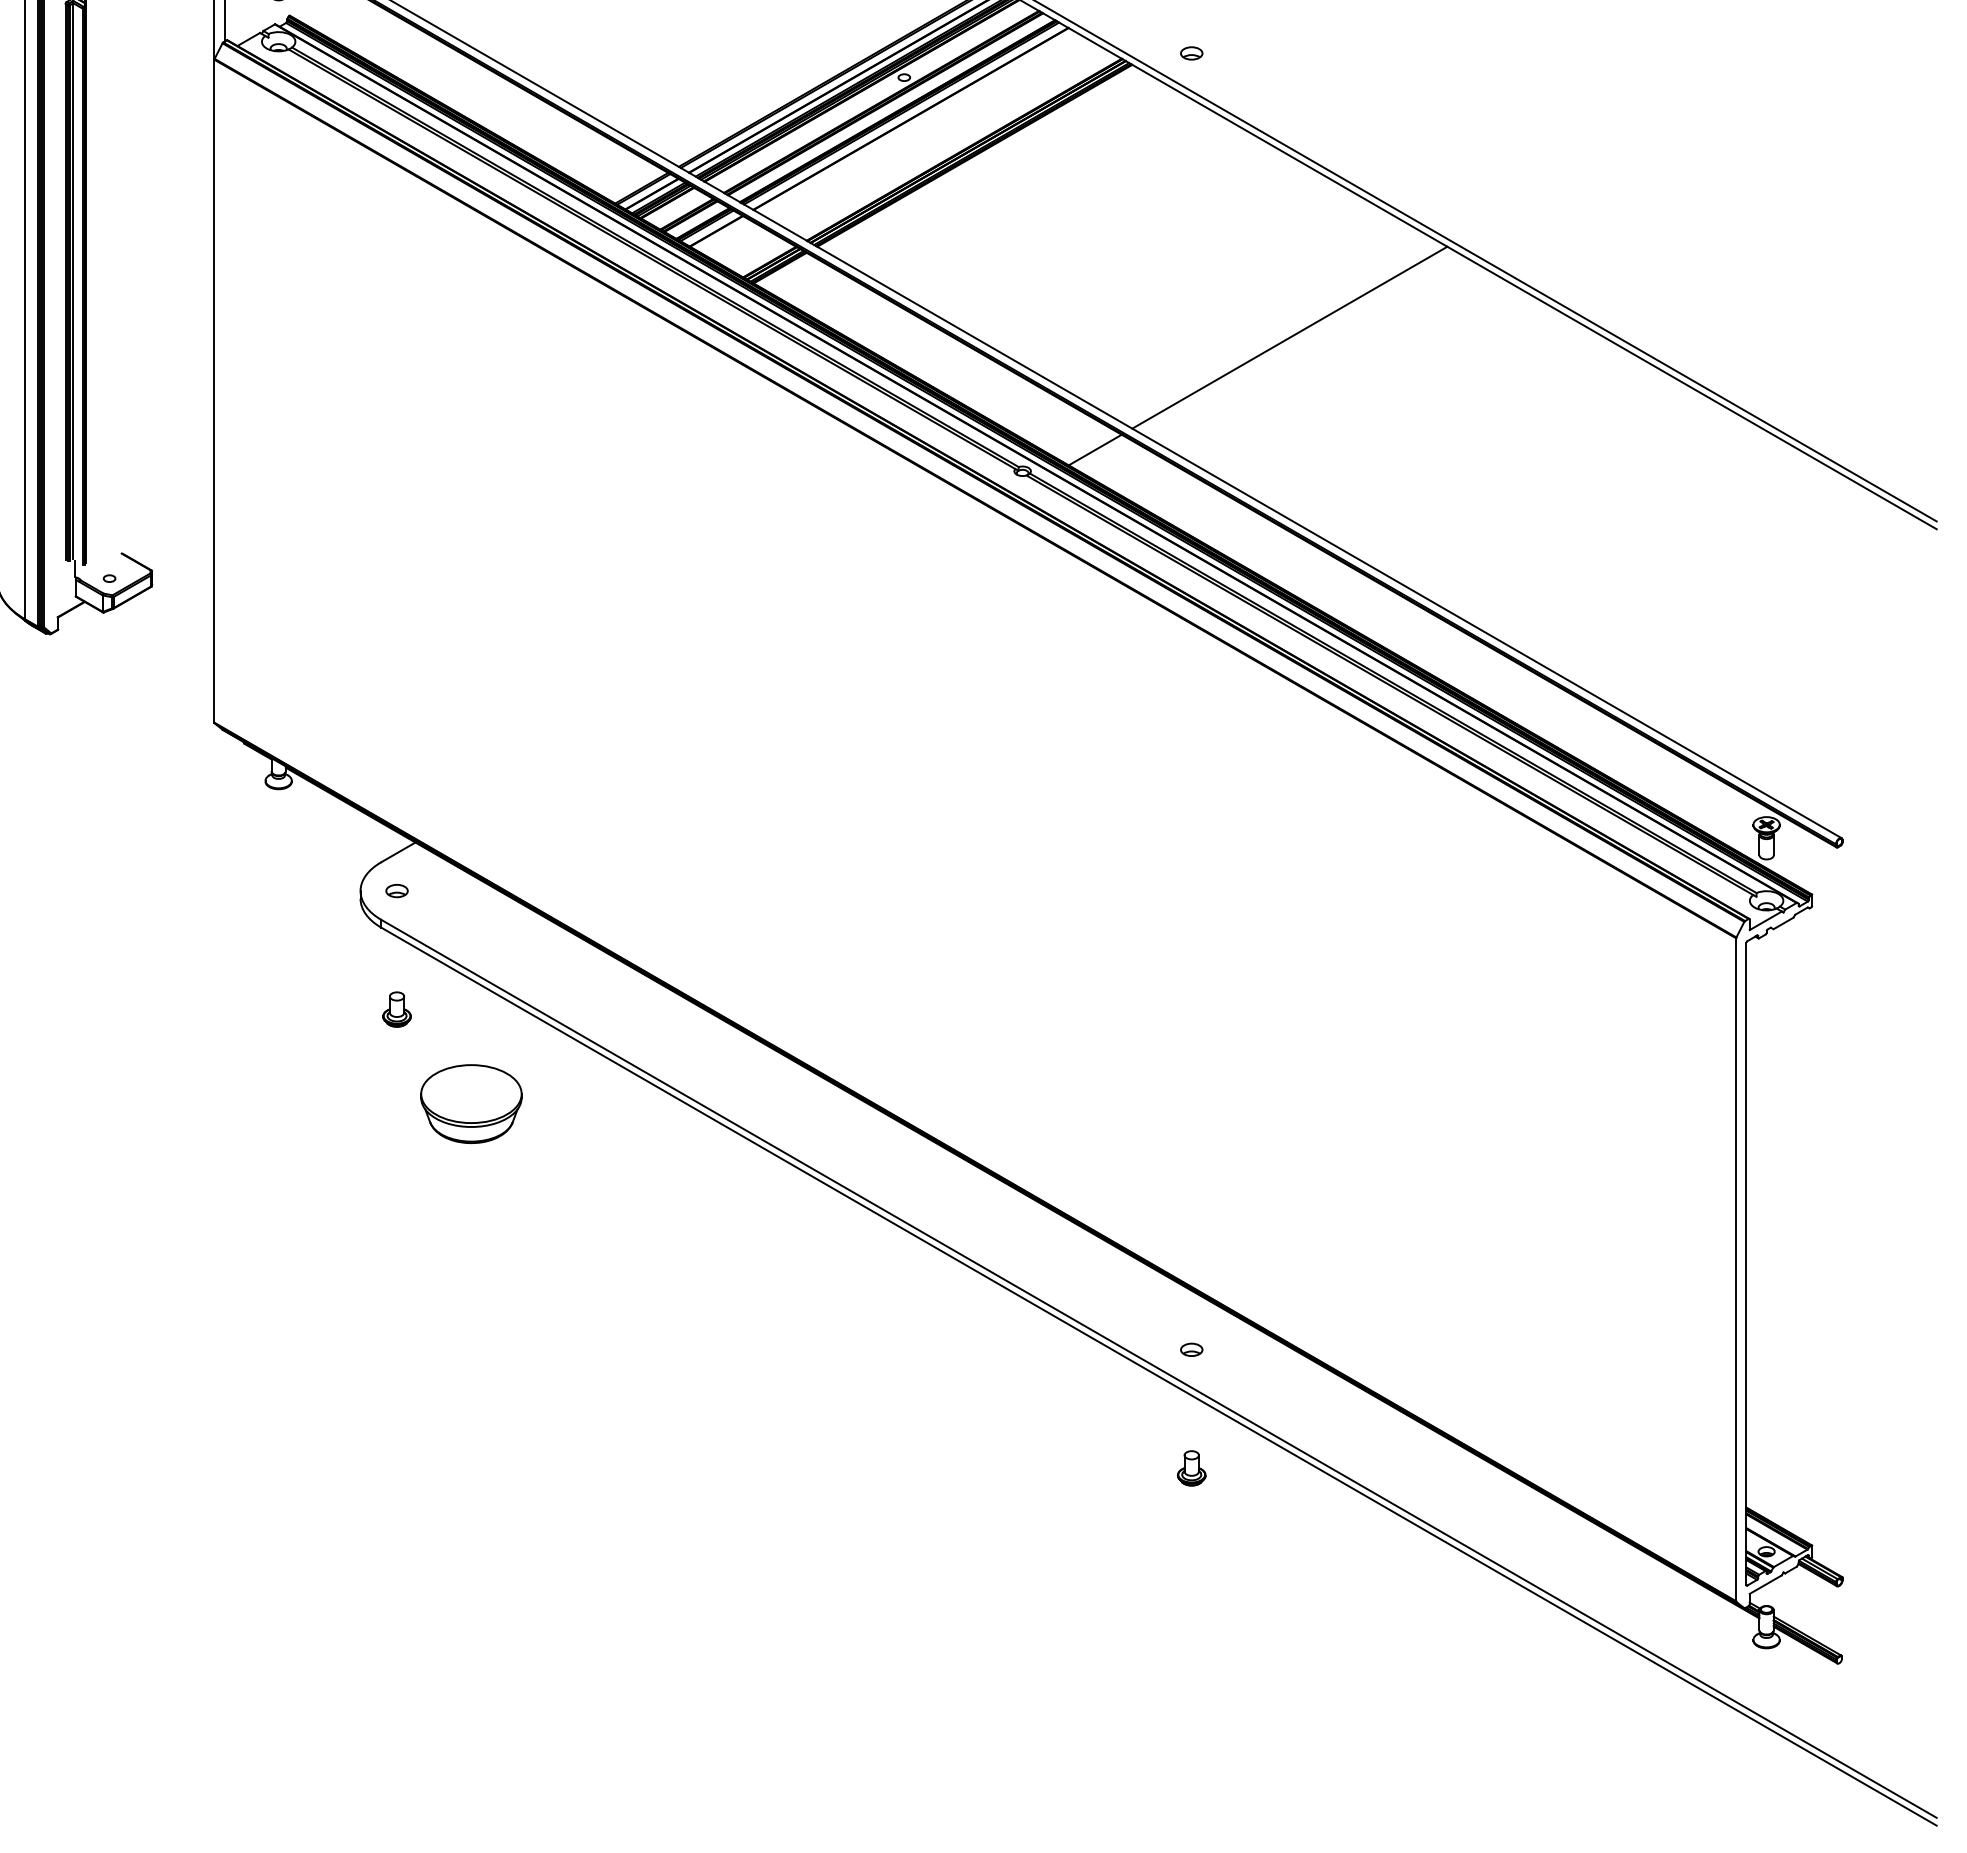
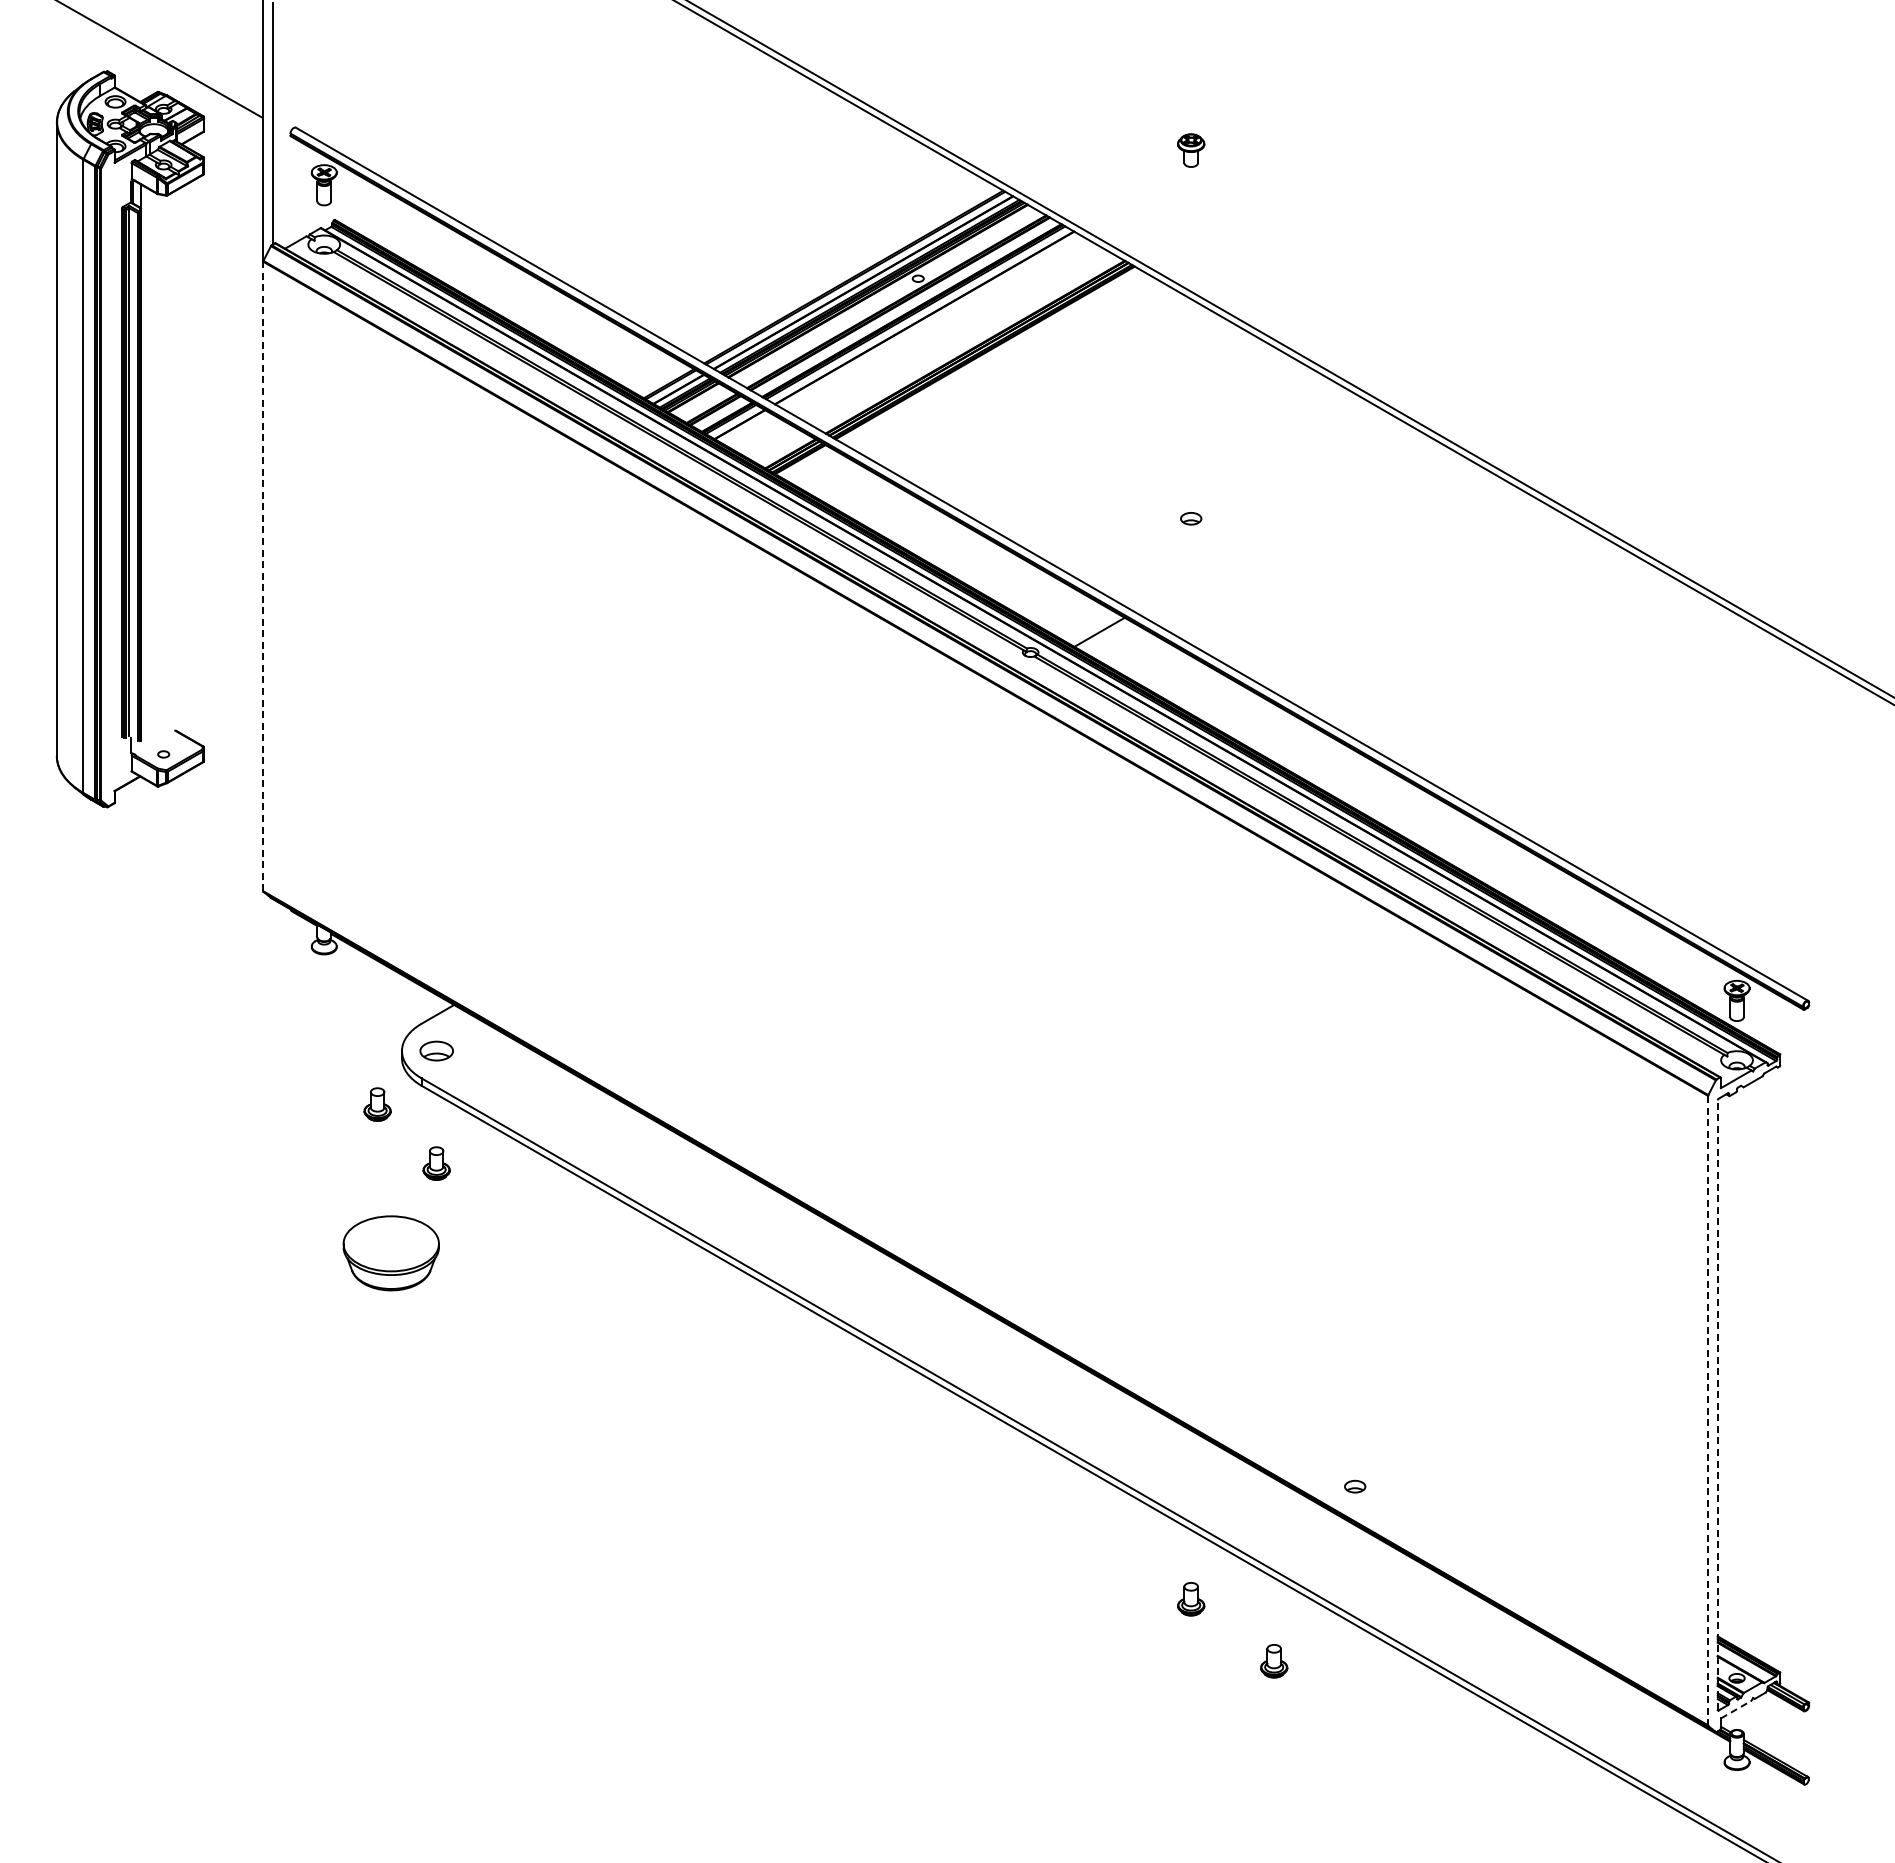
part: (1192, 53) -> (1191, 518), moved
line: (1288, 337) -> (1283, 525), removed
line: (214, 391) -> (263, 576), solid -> dashed
part: (396, 890) -> (436, 1050), size x1.6
part: (334, 947) -> (377, 1104), added
part: (470, 1104) -> (390, 1253), moved
line: (1746, 1264) -> (1717, 1405), solid -> dashed
line: (1736, 1269) -> (1708, 1410), solid -> dashed
part: (1192, 1349) -> (1355, 1486), moved
part: (1279, 1533) -> (1274, 1661), added
line: (1766, 1584) -> (1736, 1709), solid -> dashed

